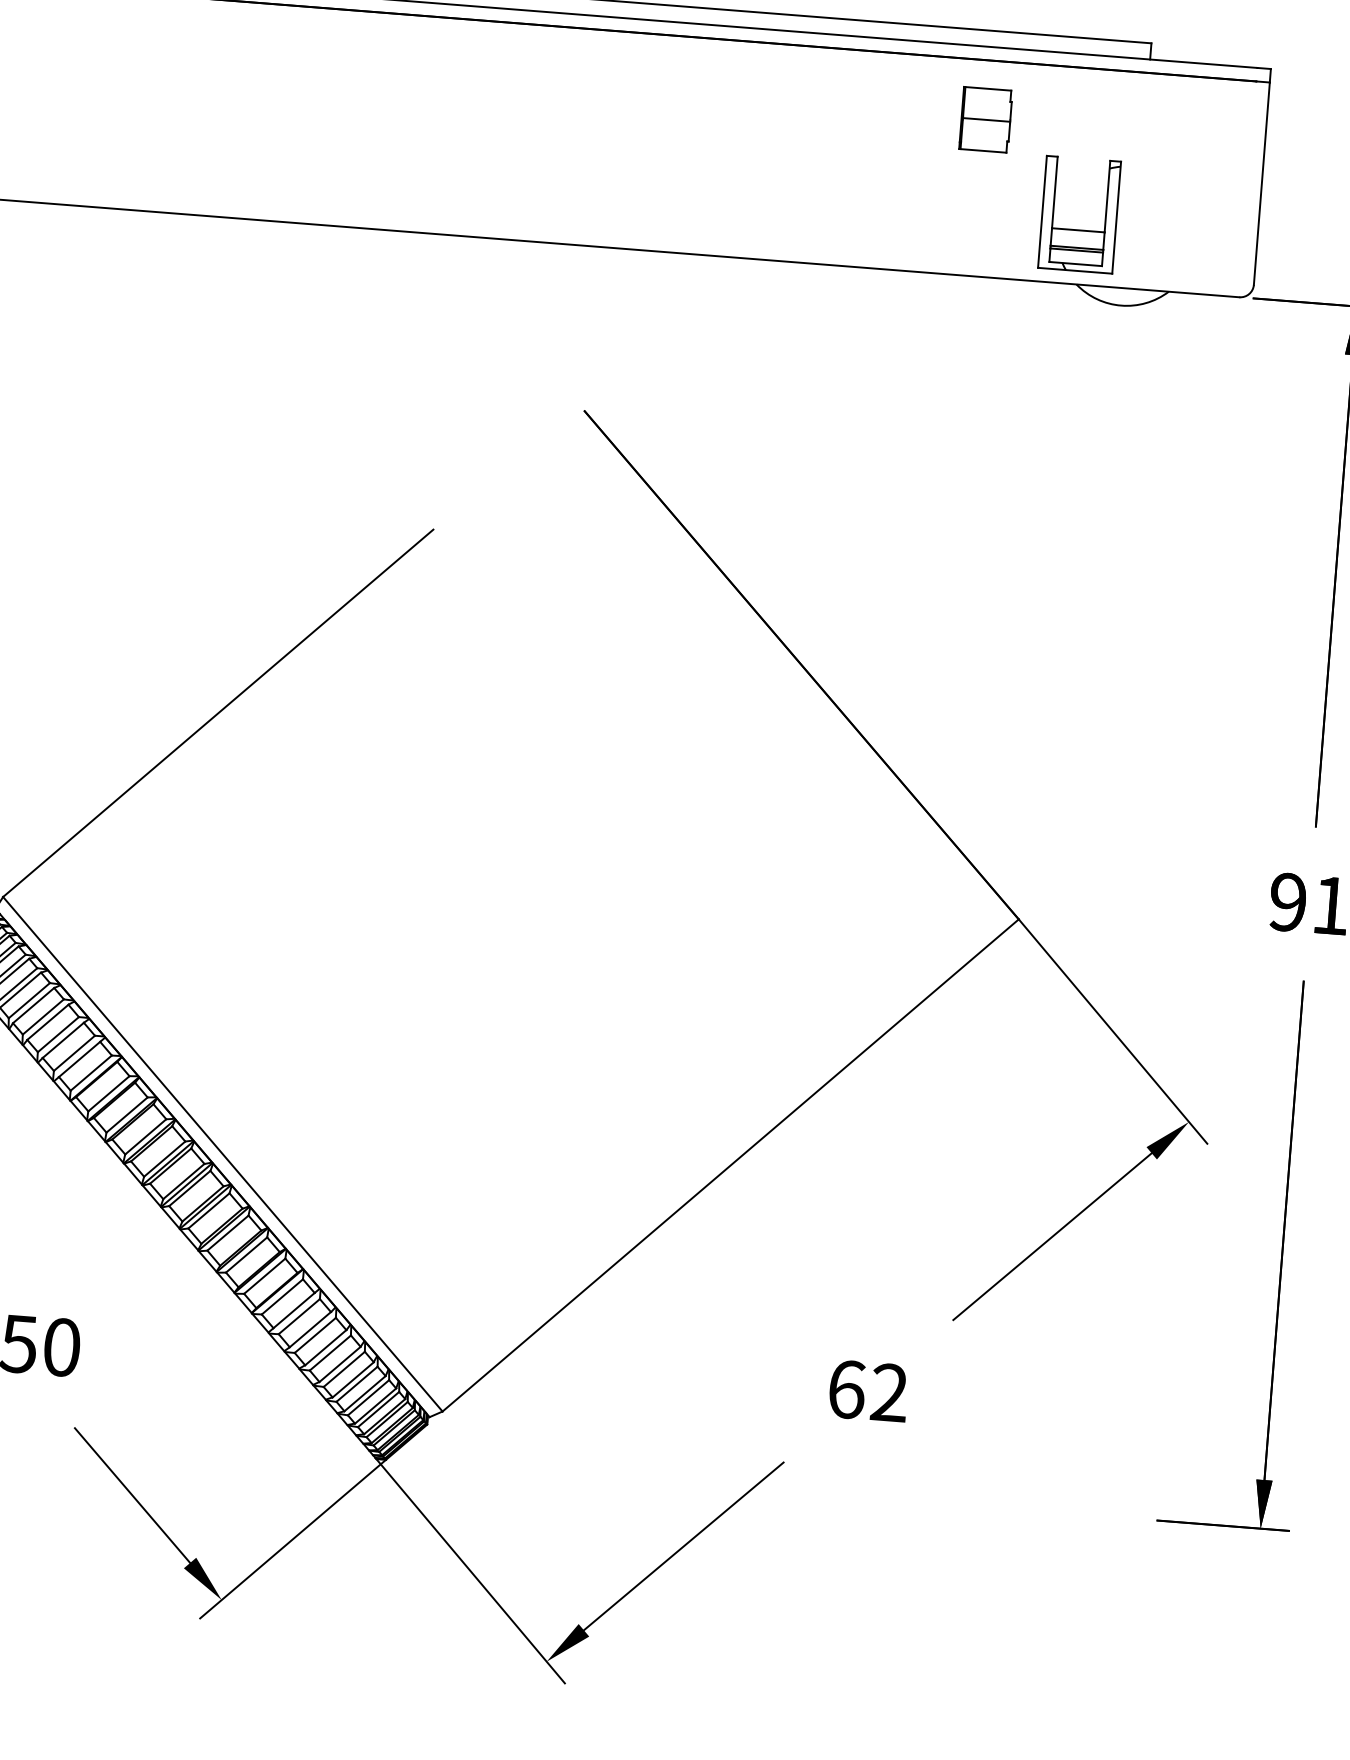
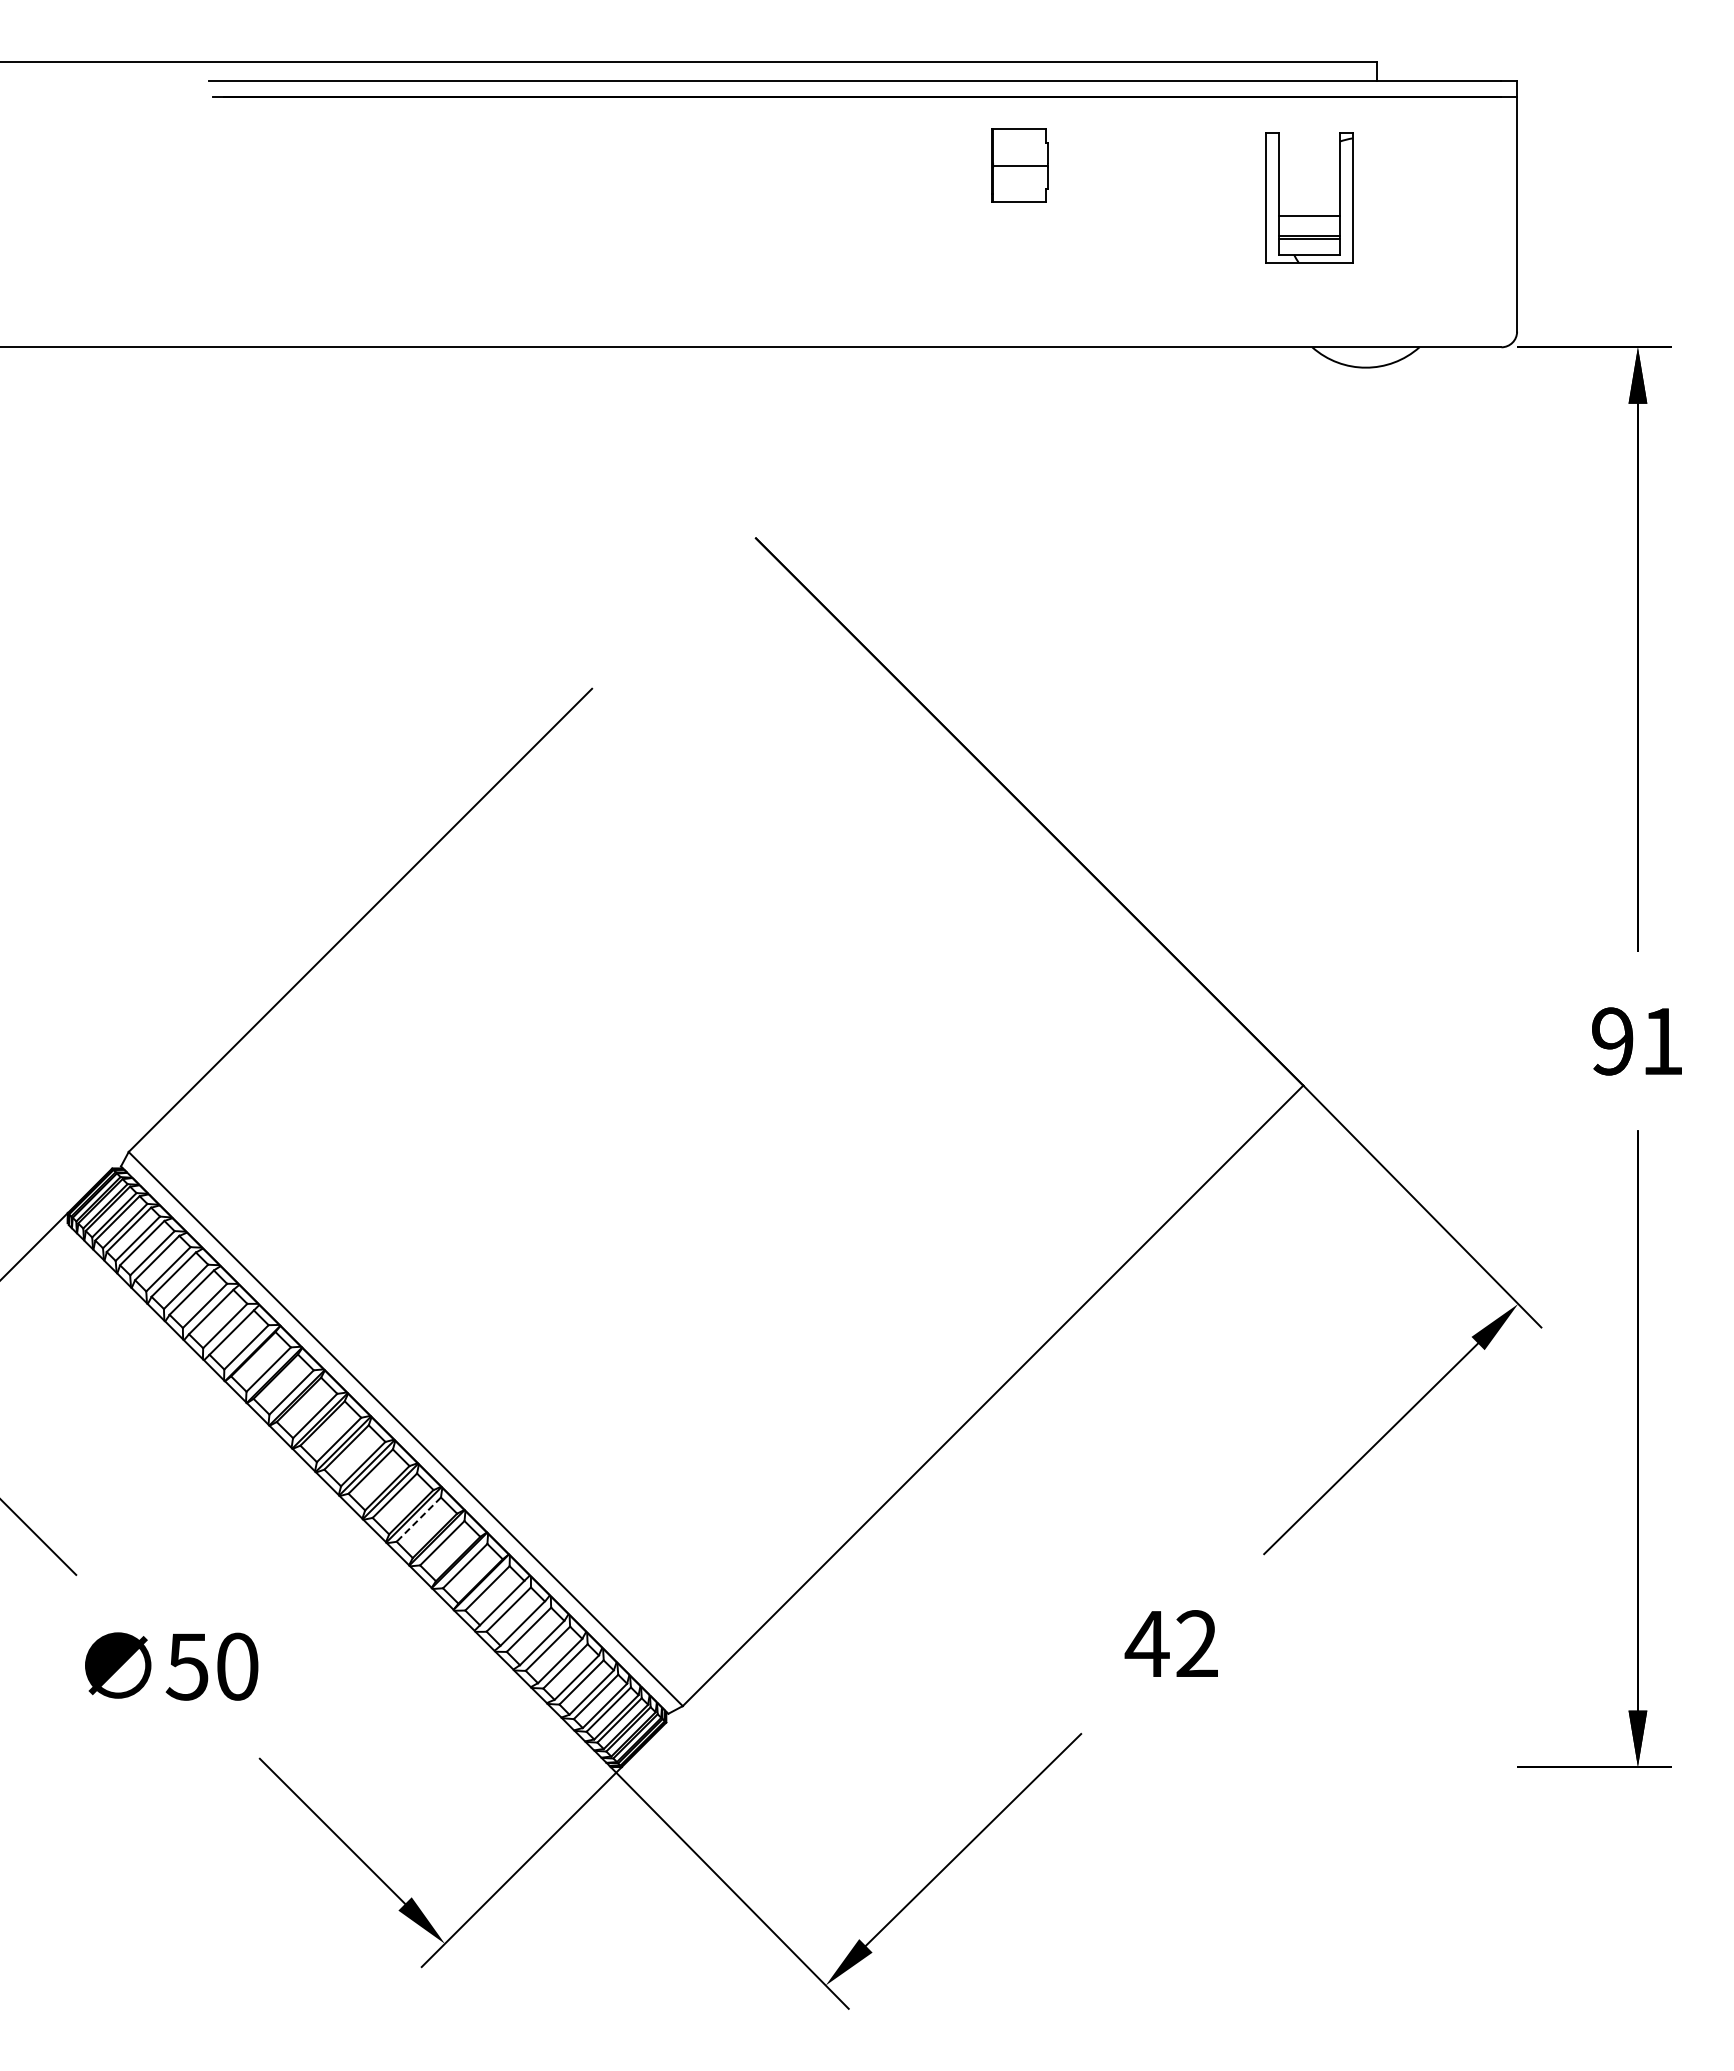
part: (985, 119) -> (1019, 165), moved
part: (1078, 230) -> (1309, 215), moved
line: (227, 1232) -> (418, 1519), solid -> dashed
text: (845, 1389) -> (1146, 1644), 62 -> 42

